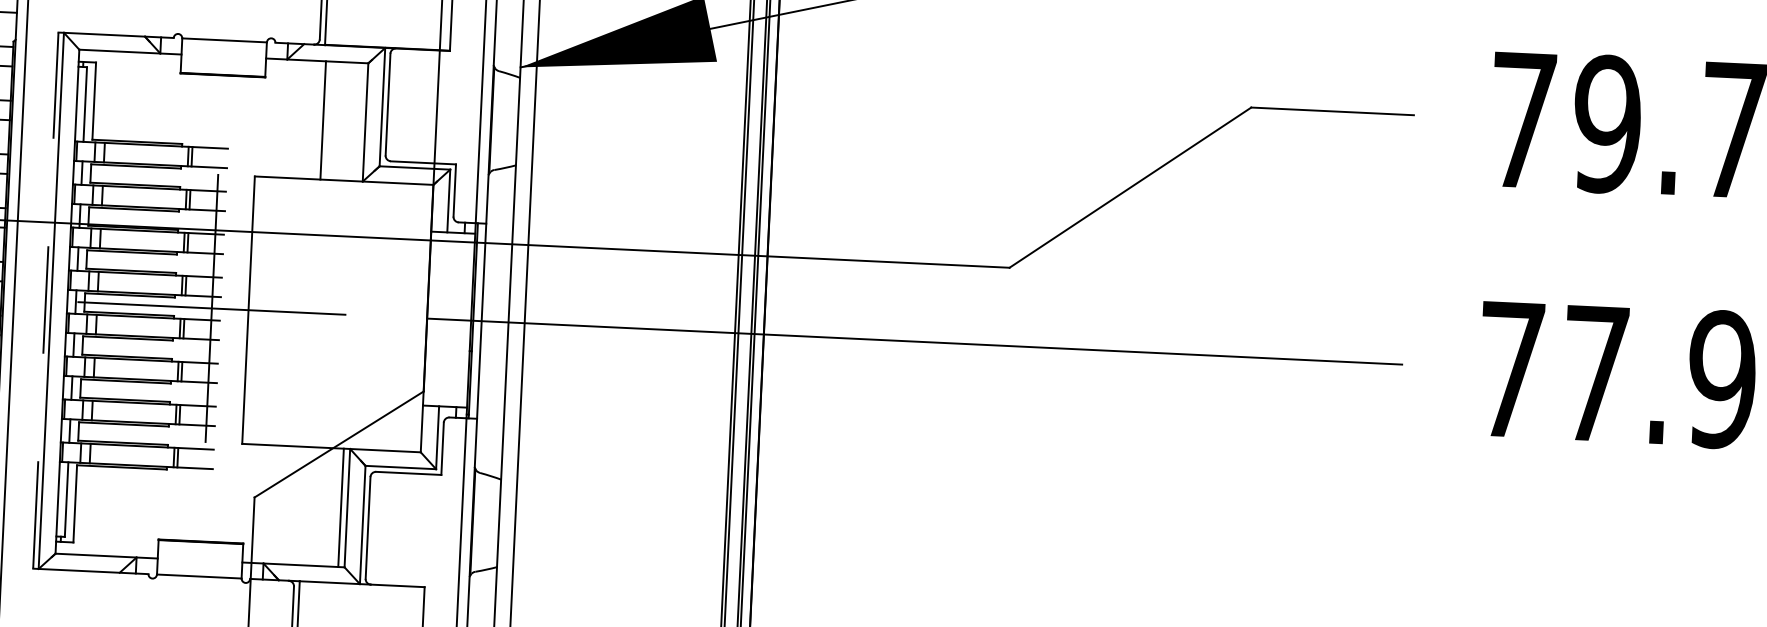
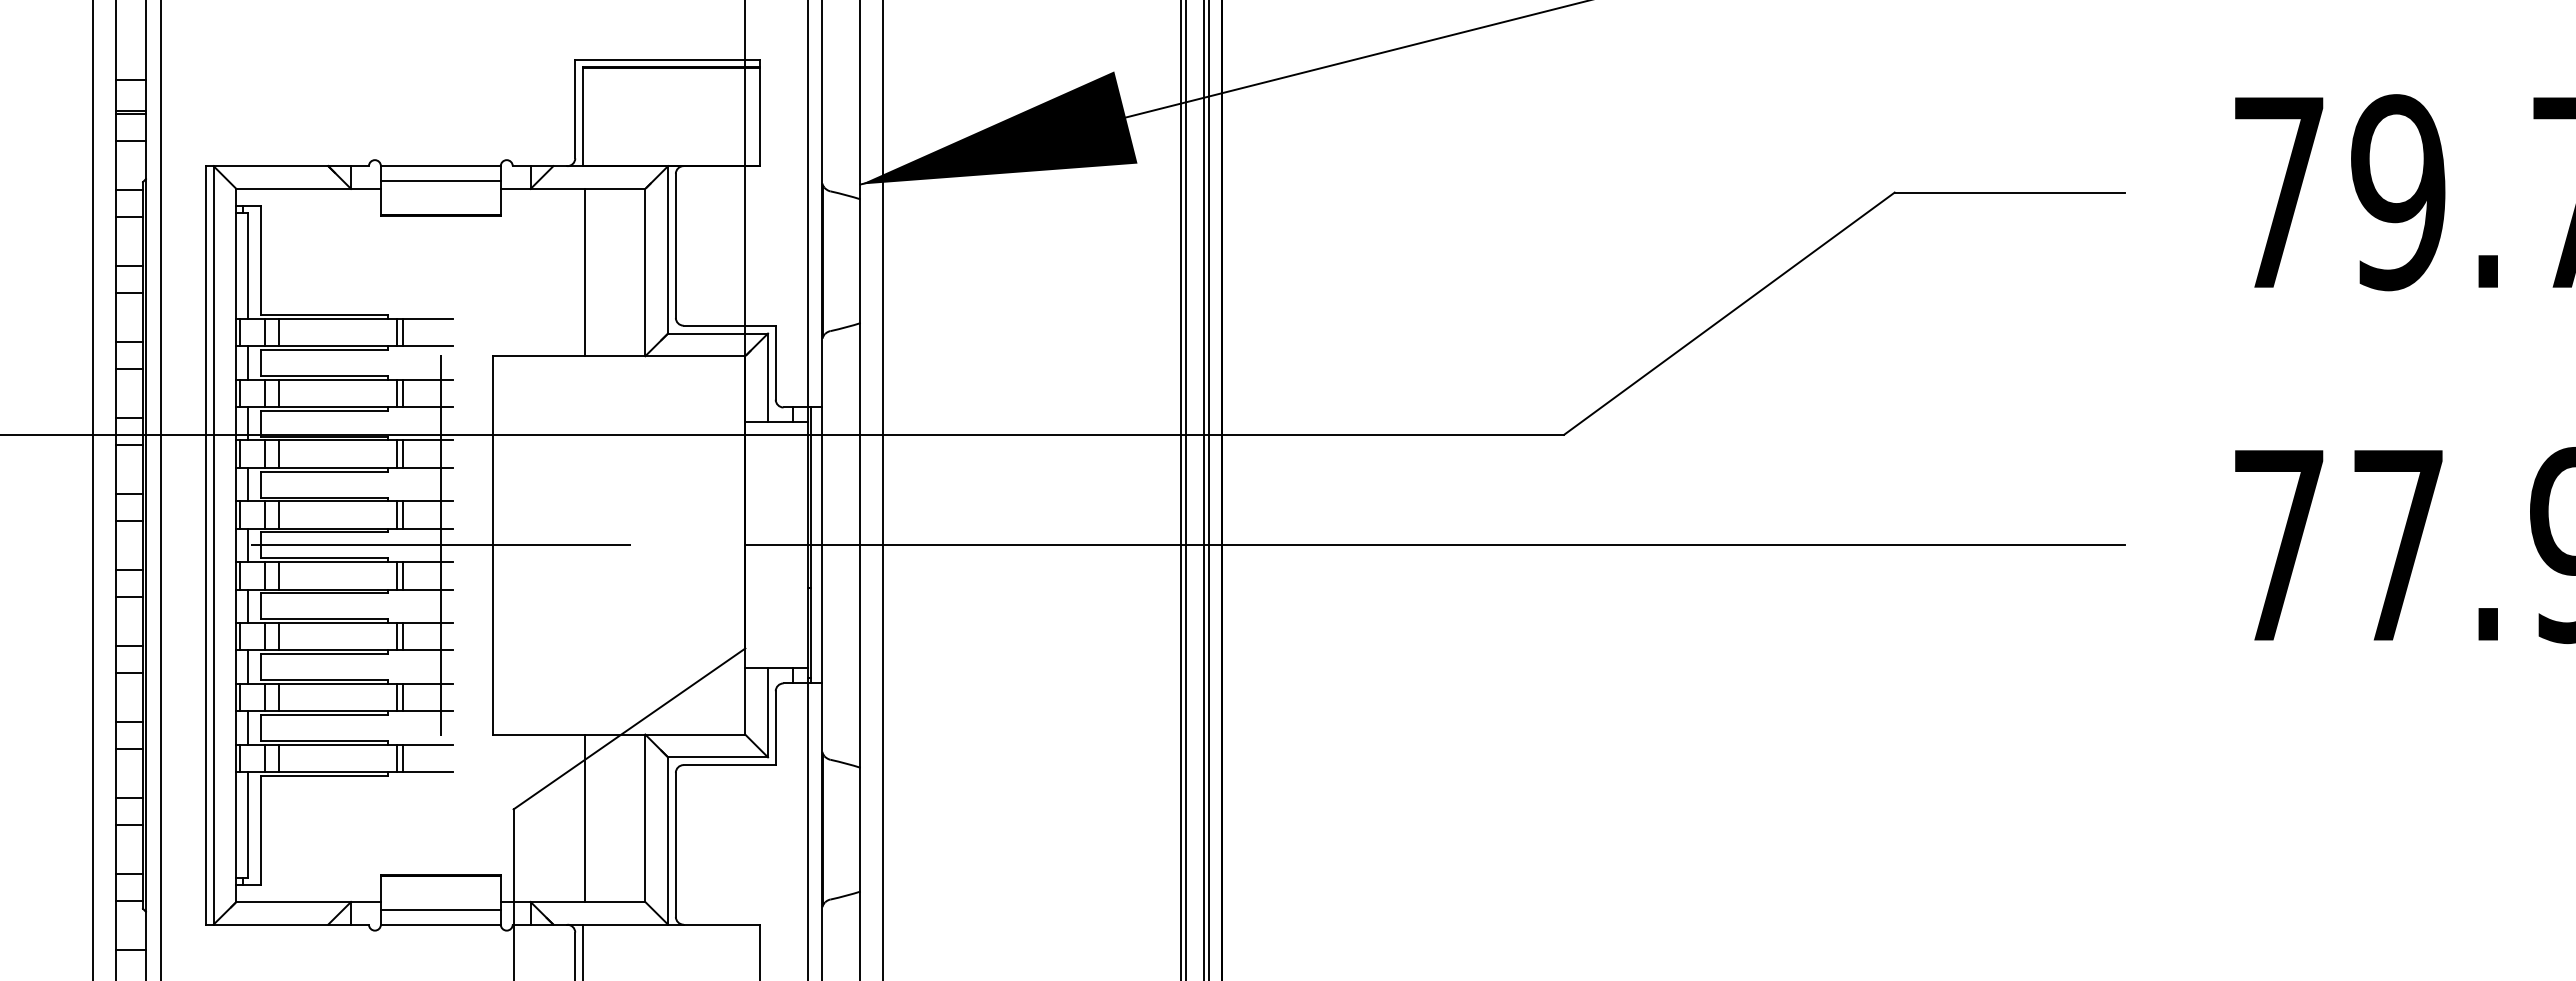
line: (223, 50) -> (440, 180), added
line: (45, 299) -> (205, 544), dashed -> solid
line: (341, 507) -> (585, 817), moved
line: (199, 566) -> (440, 910), added

